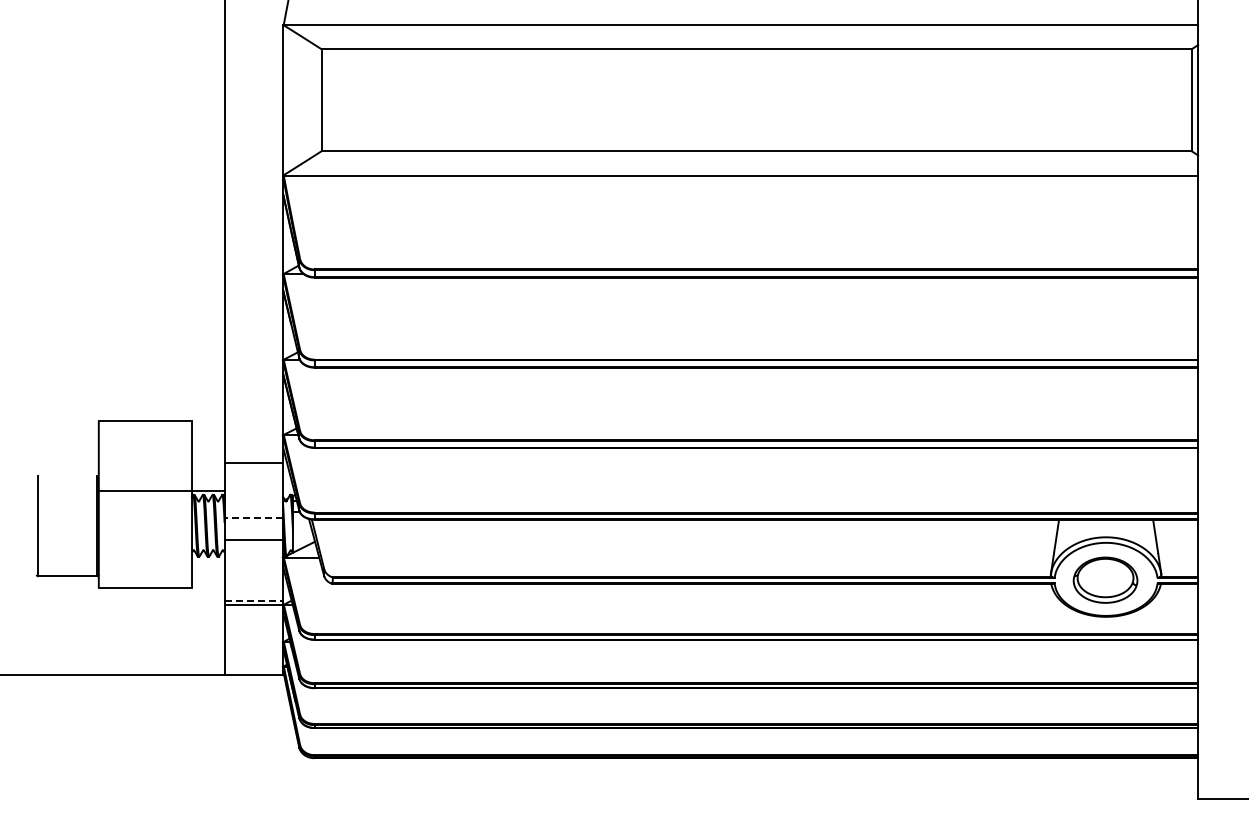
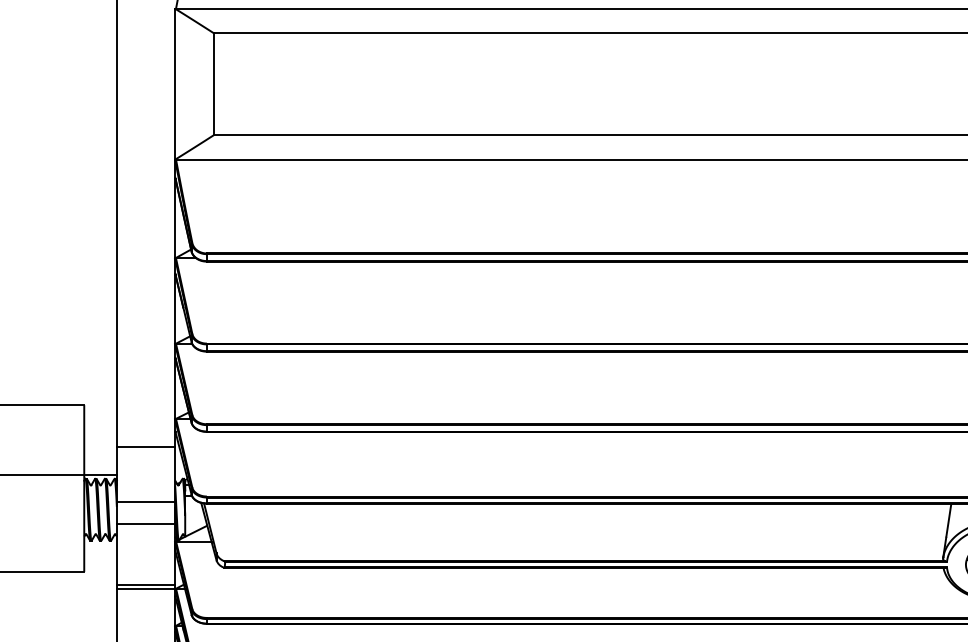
line: (253, 518) -> (145, 502), dashed -> solid
line: (254, 600) -> (146, 584), dashed -> solid

